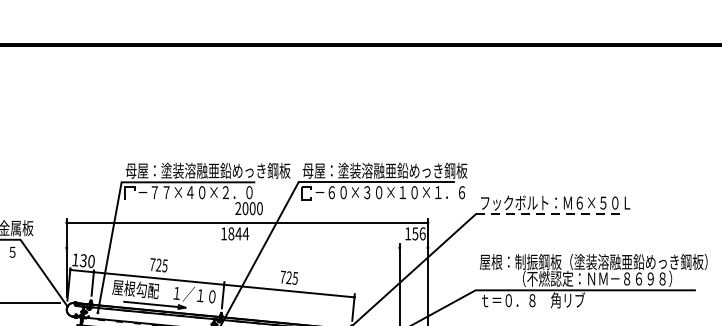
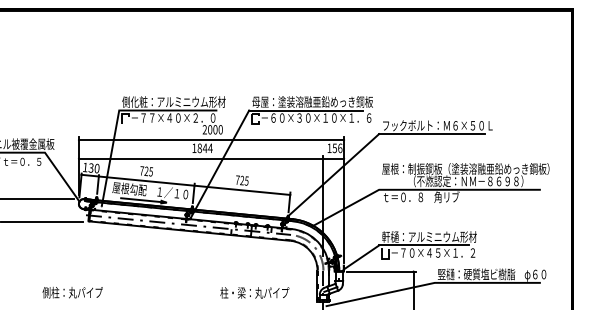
text: (207, 170) -> (182, 101), 母屋：塗装溶融亜鉛めっき鋼板 -> 側化粧：アルミニウム形材
line: (546, 215) -> (431, 134), dashed -> solid
line: (247, 247) -> (211, 158), added

